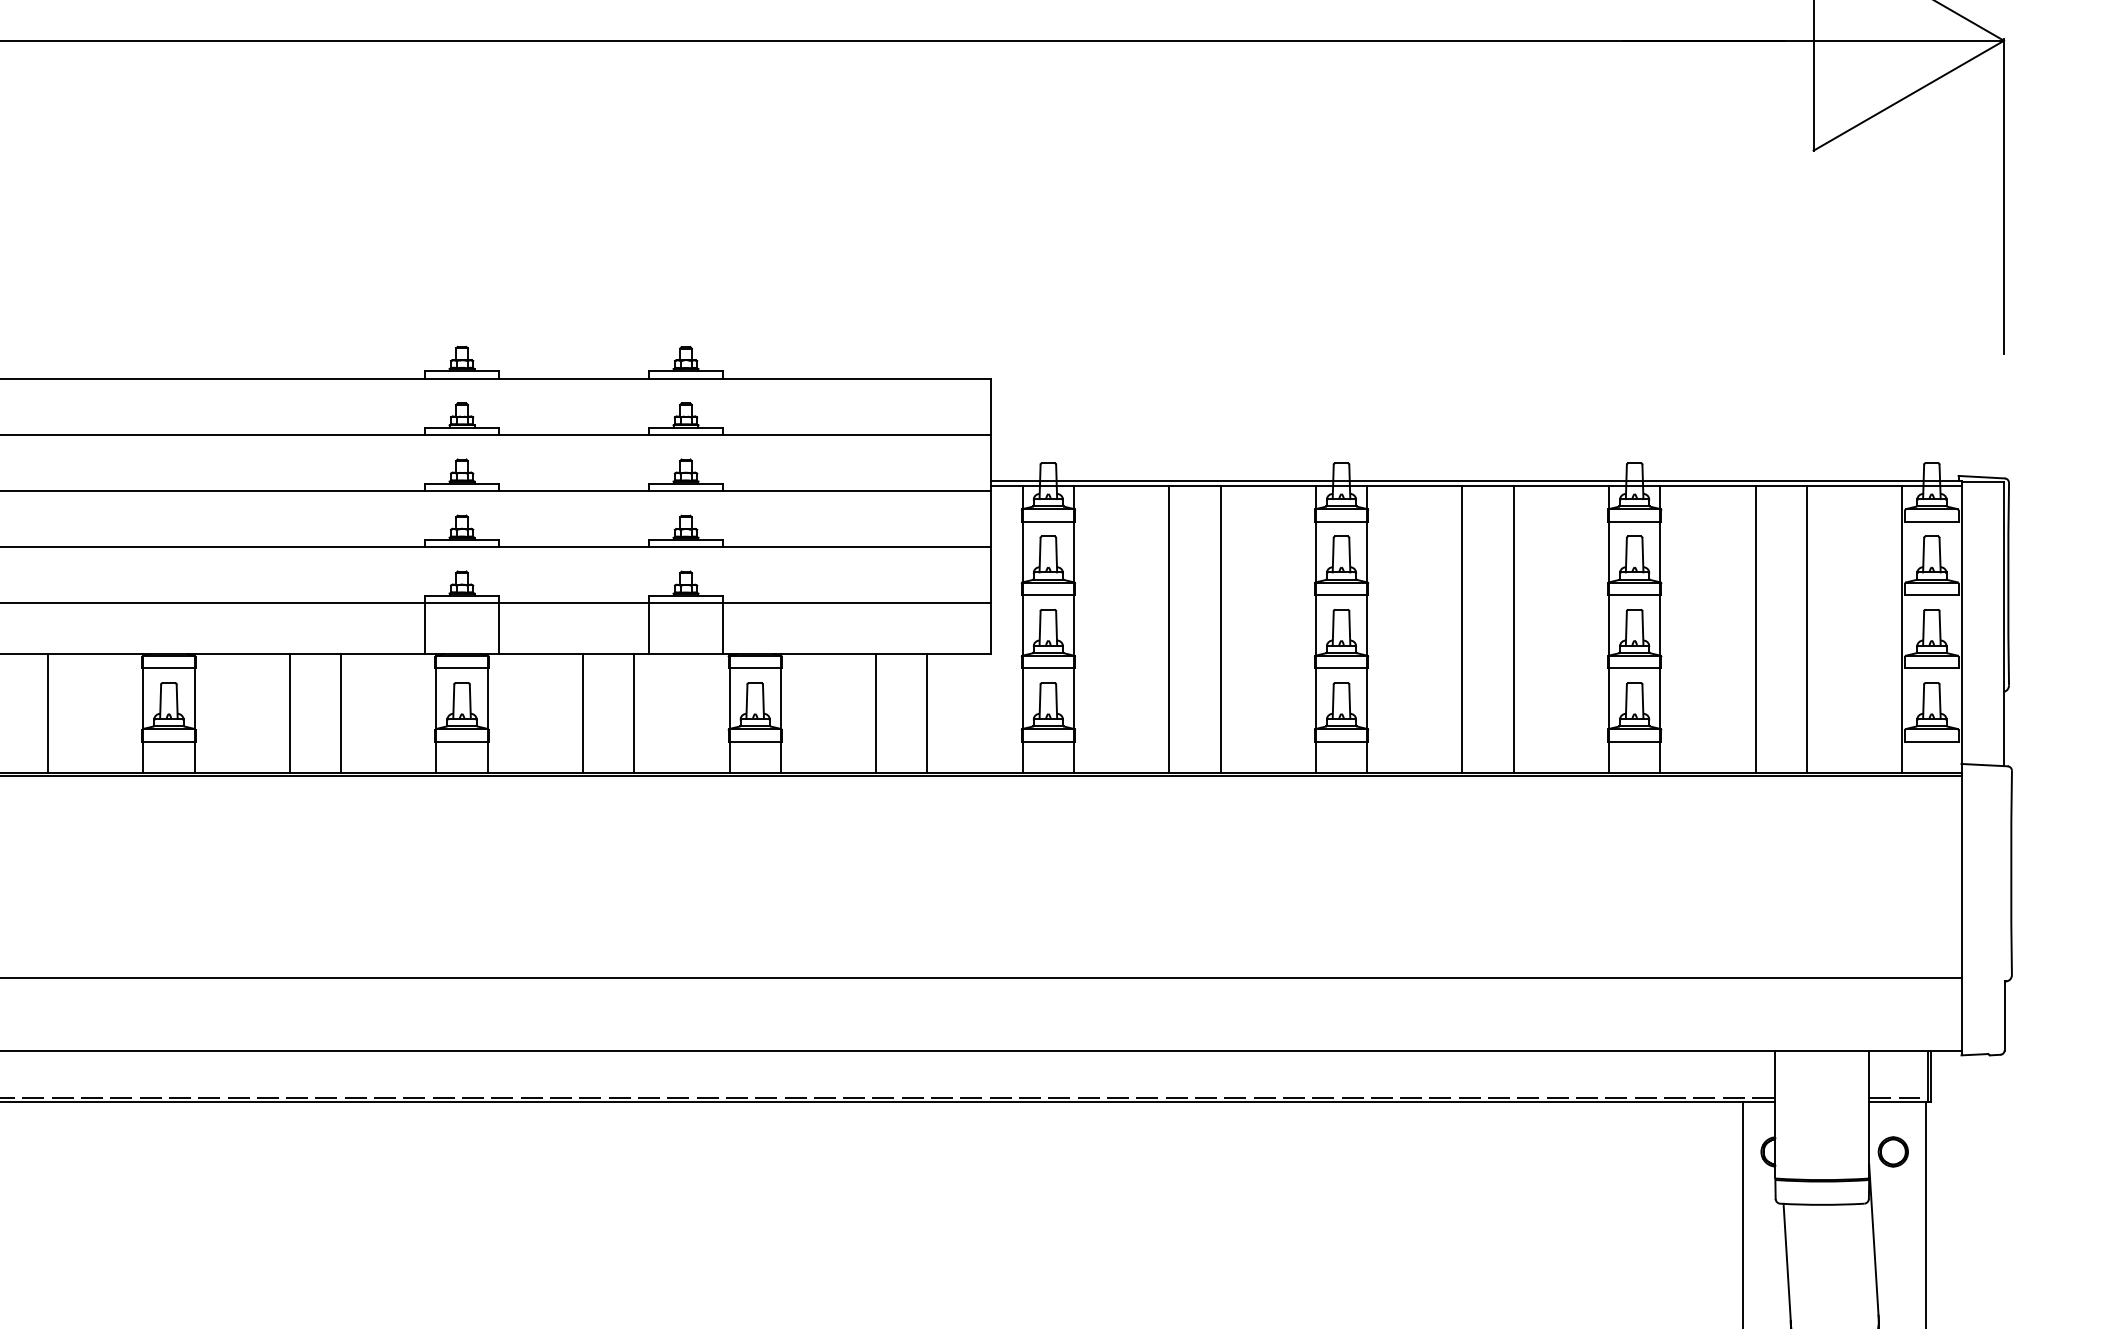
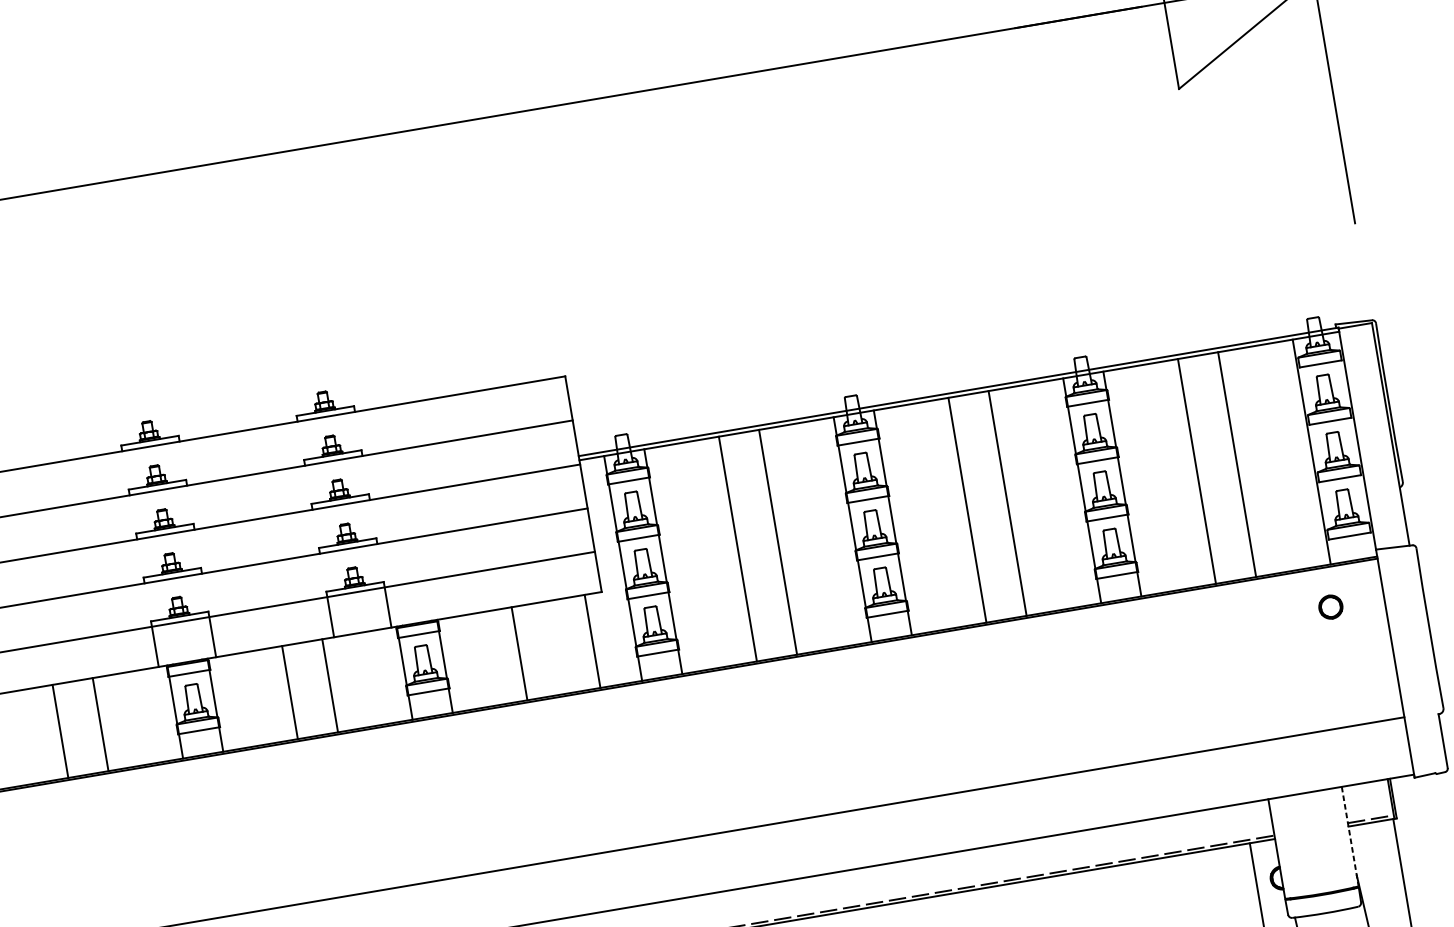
line: (927, 713) -> (592, 641), moved
line: (1869, 1114) -> (1350, 836), solid -> dashed
part: (1892, 1151) -> (1330, 606), moved

